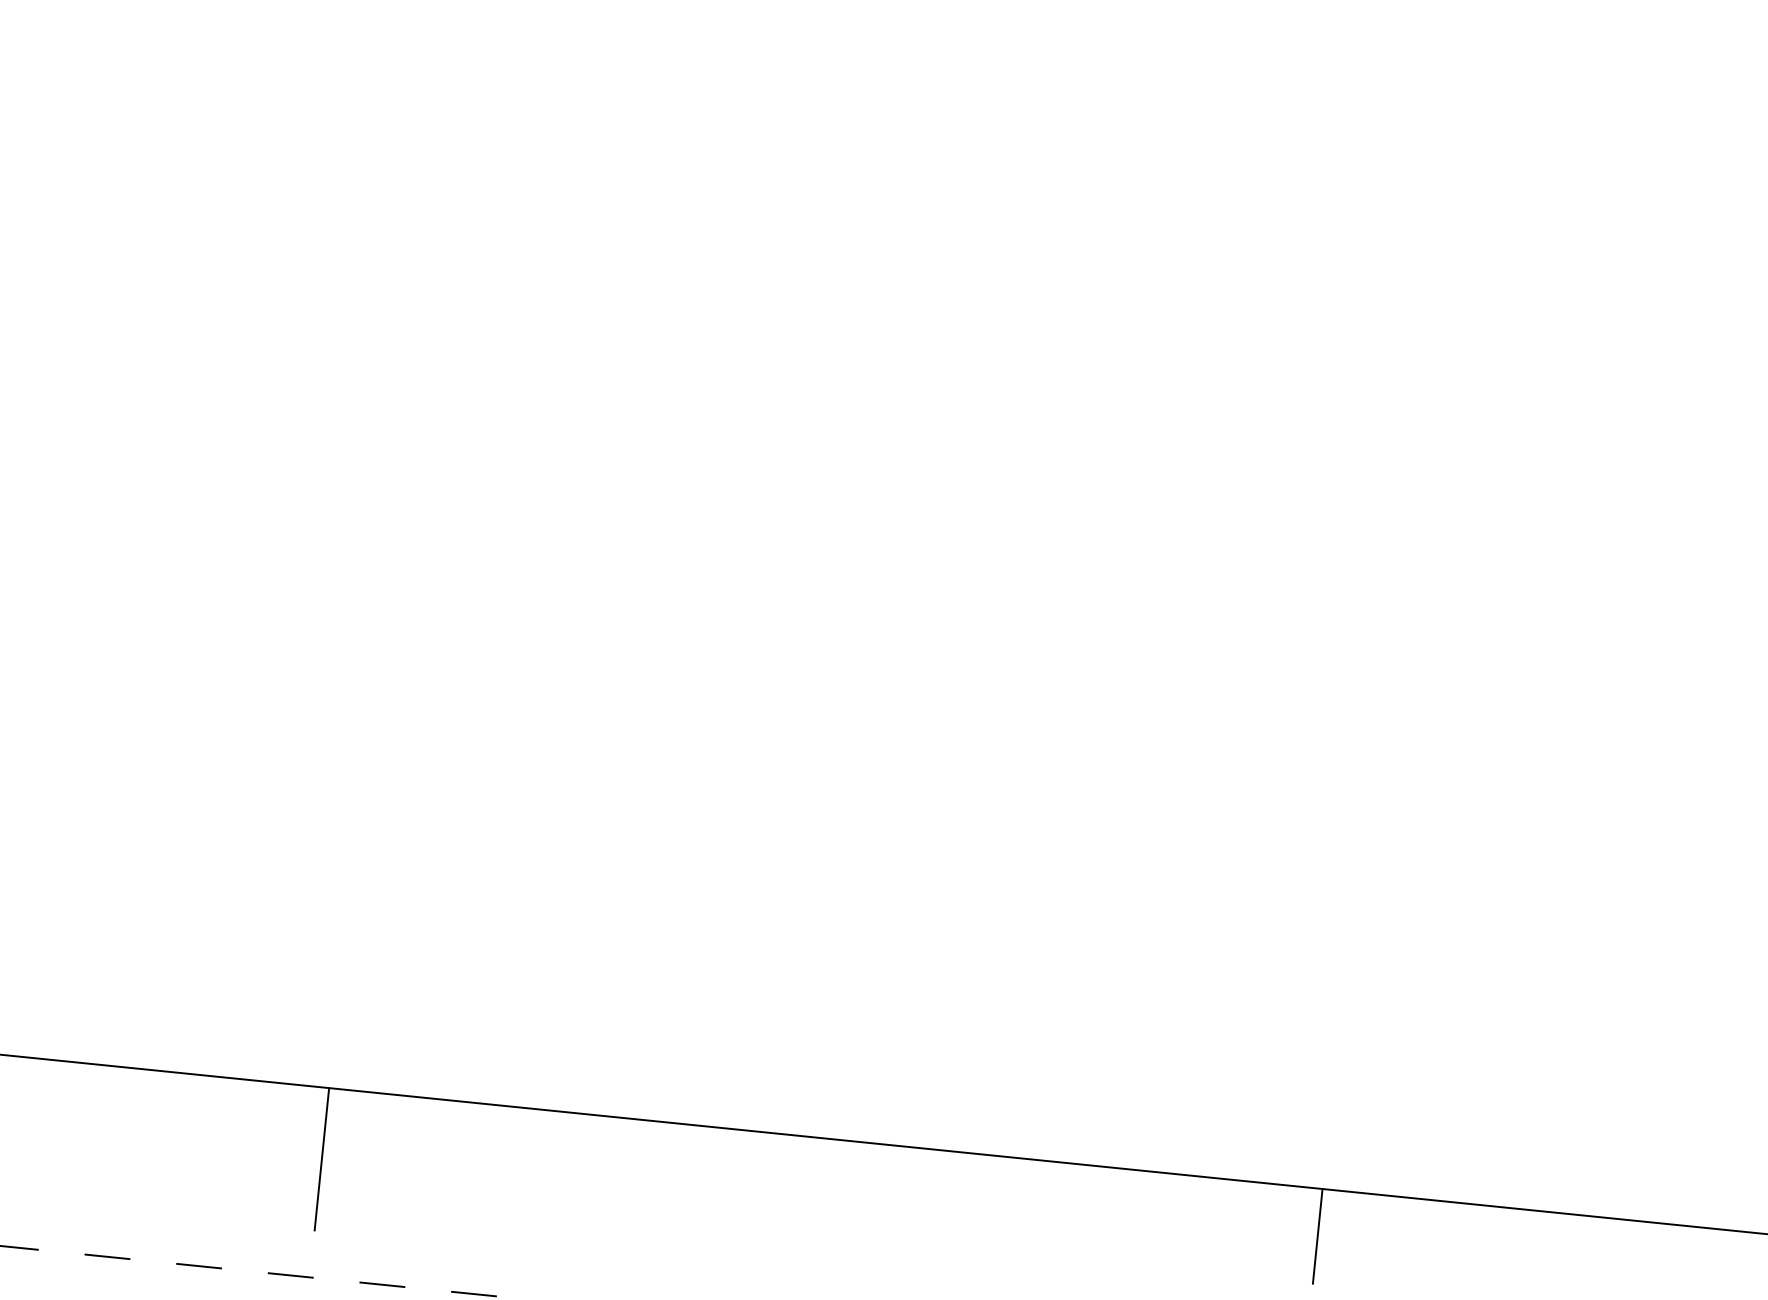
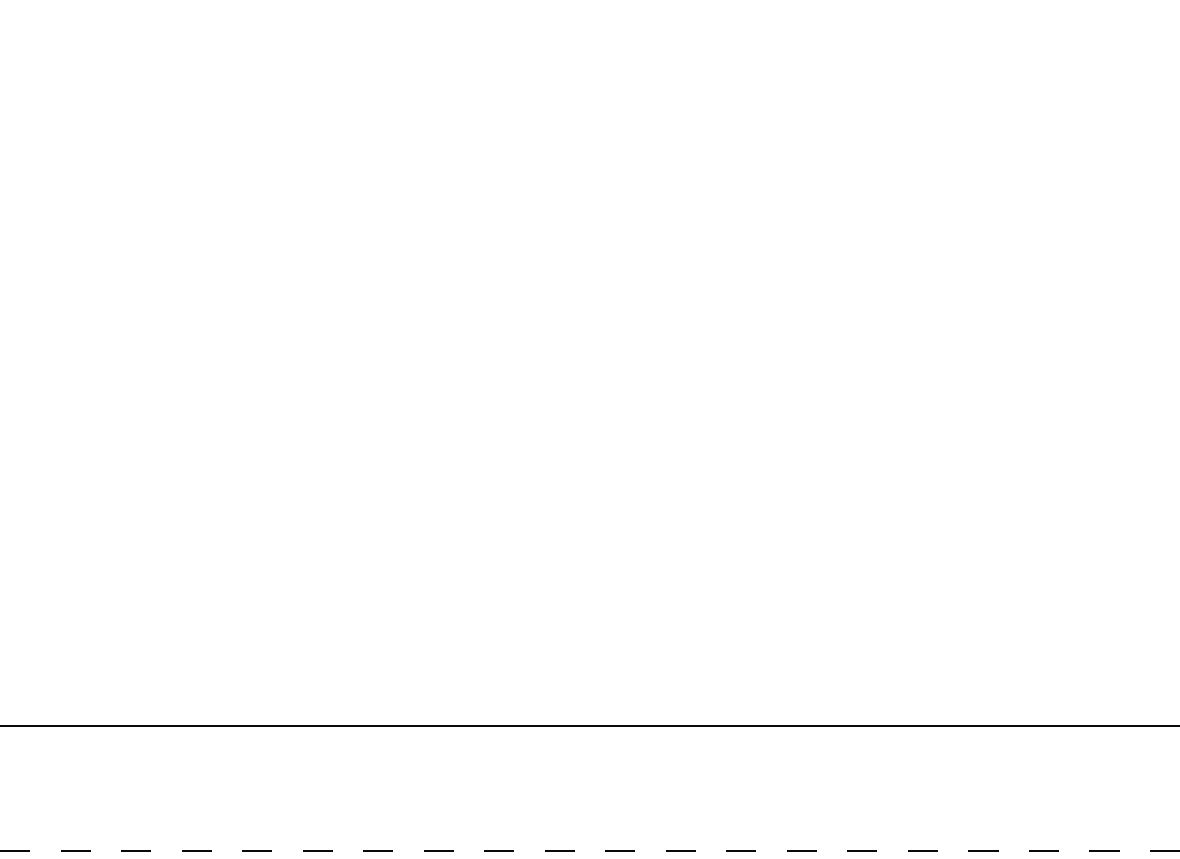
line: (321, 1158) -> (269, 772), removed
line: (1317, 1235) -> (925, 756), removed

